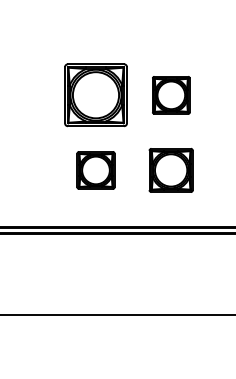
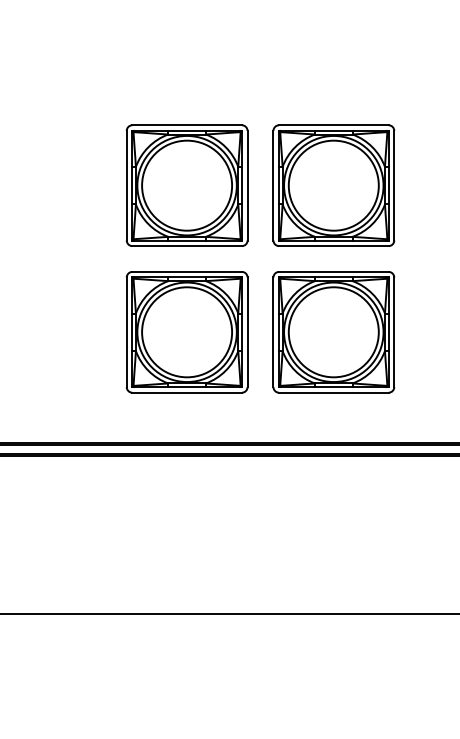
part: (171, 95) -> (334, 186), size x1.67
part: (95, 170) -> (186, 332), size x1.67
part: (170, 170) -> (332, 332), size x1.43

